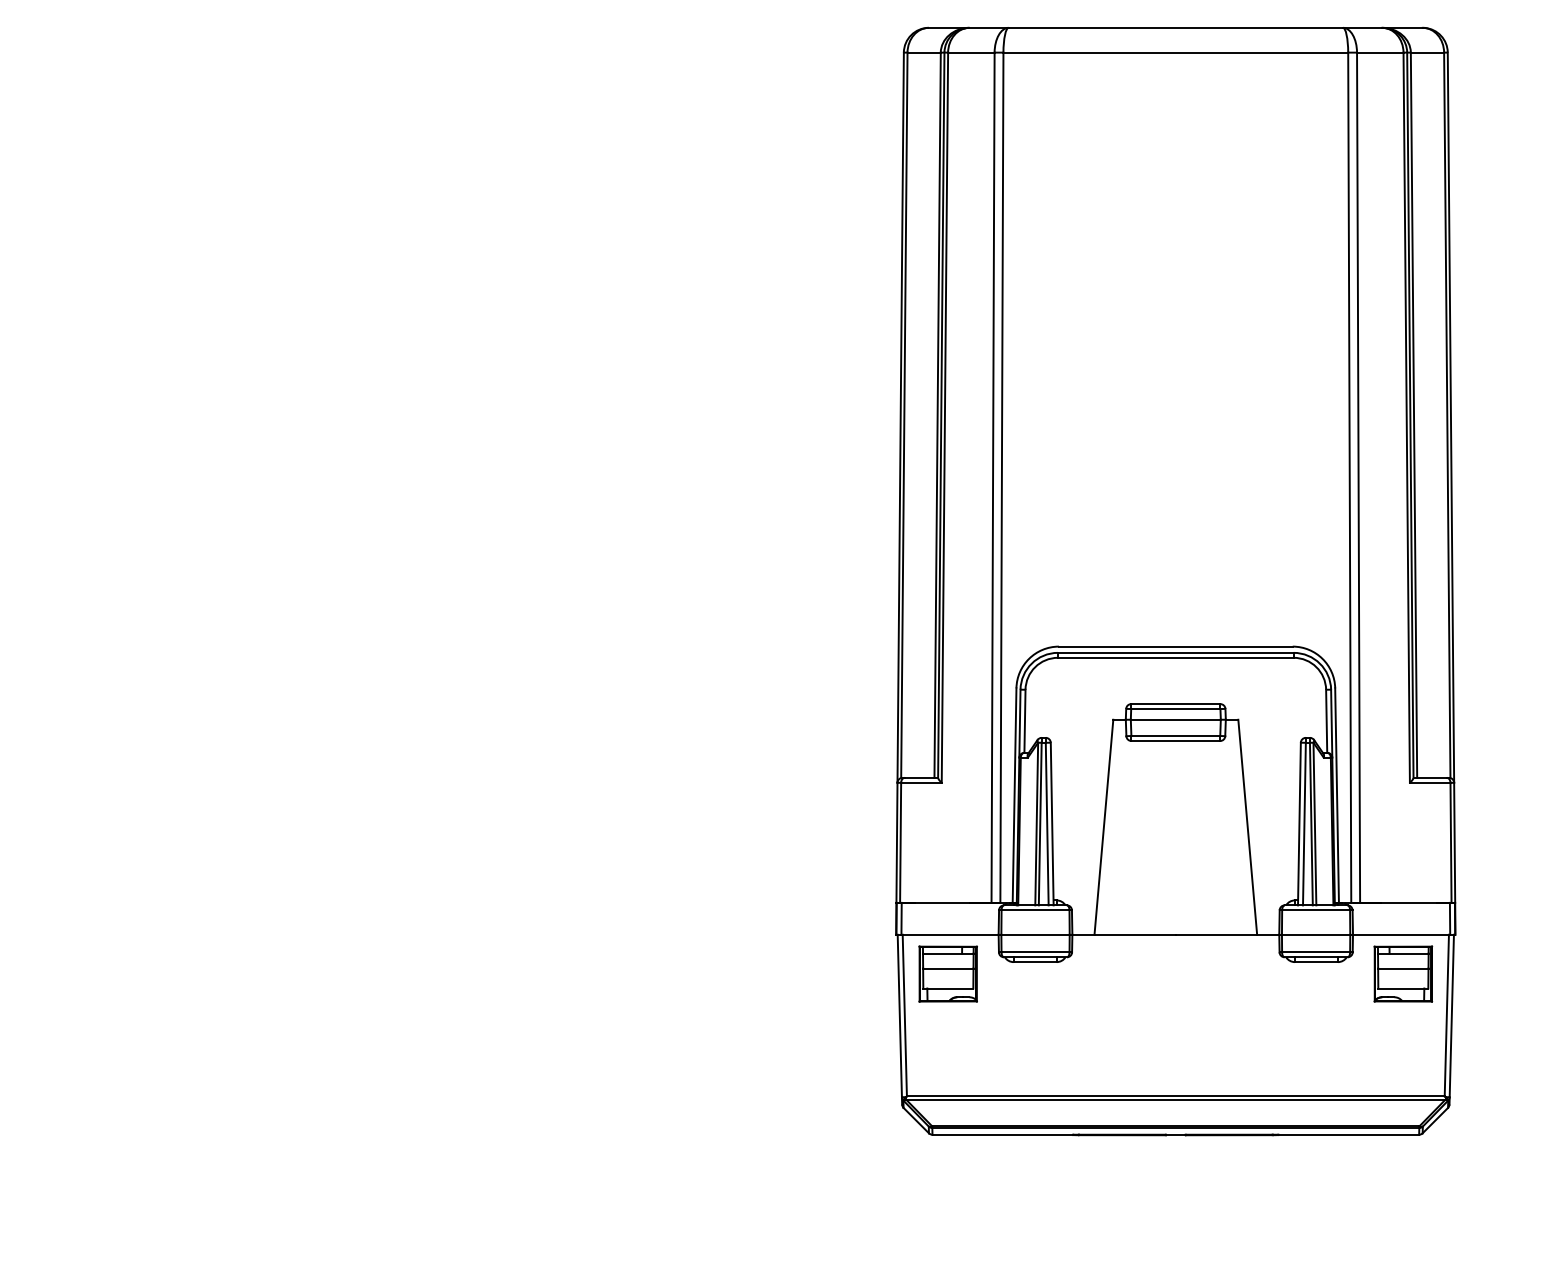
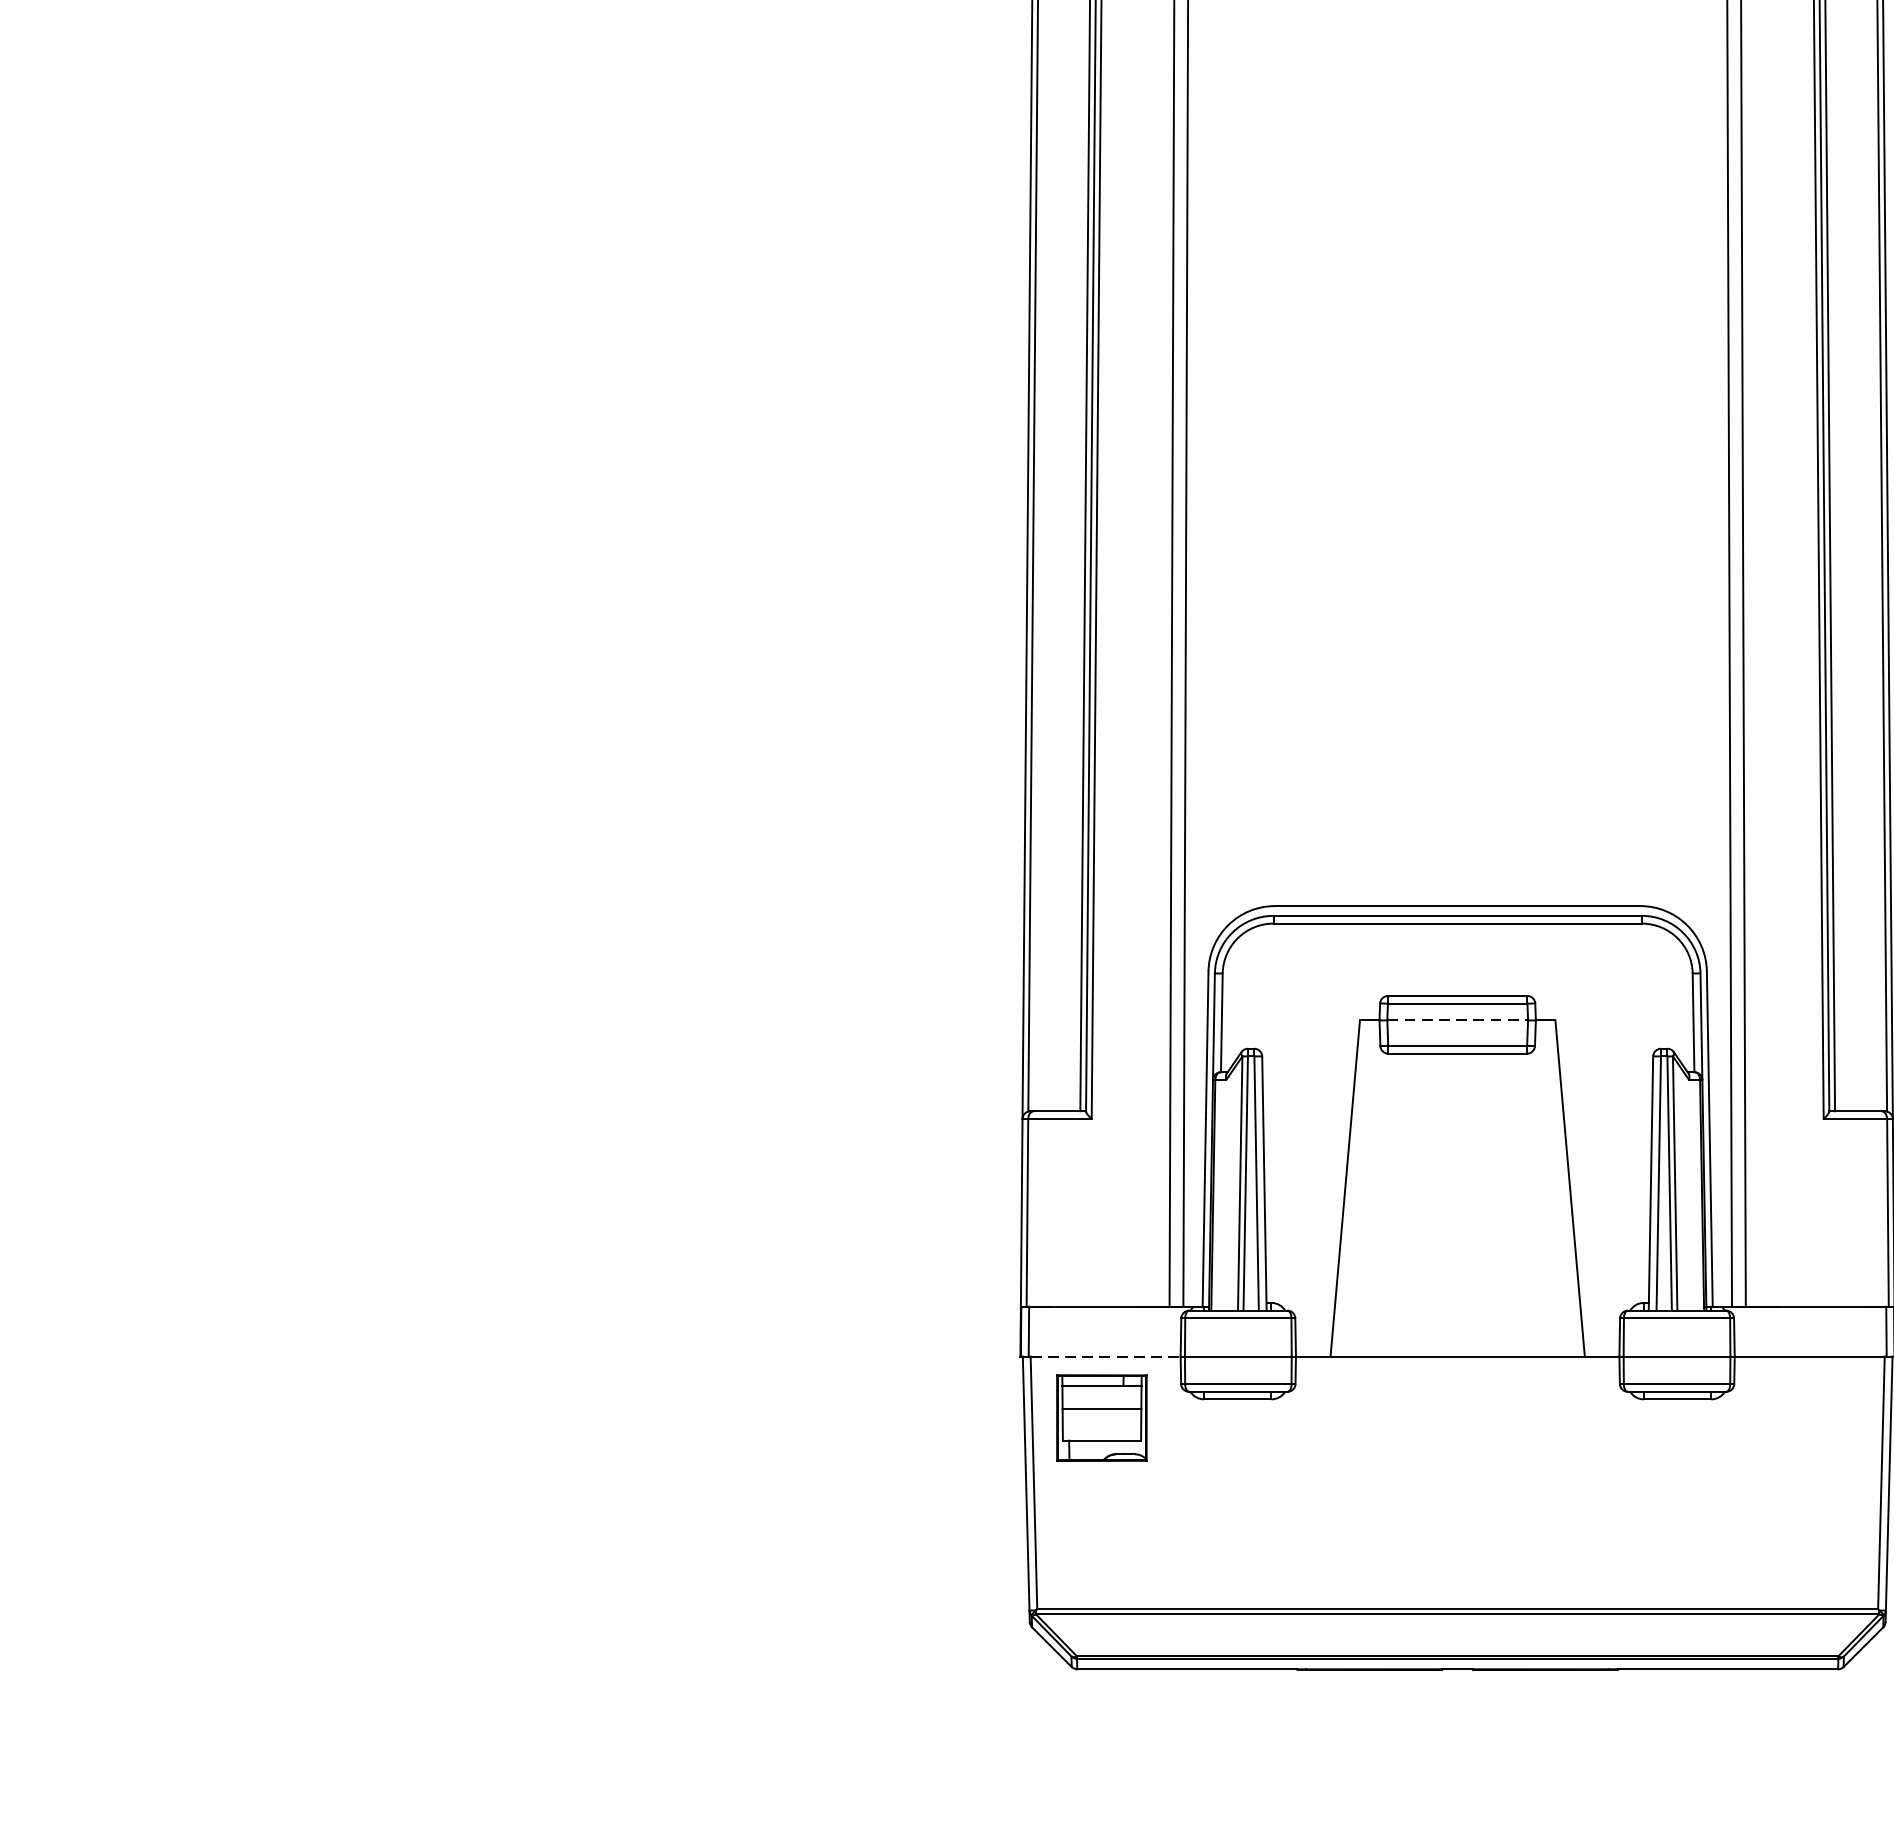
line: (1176, 719) -> (1458, 1020), solid -> dashed
line: (950, 934) -> (1105, 1356), solid -> dashed
part: (1403, 973) -> (1813, 1417), removed

